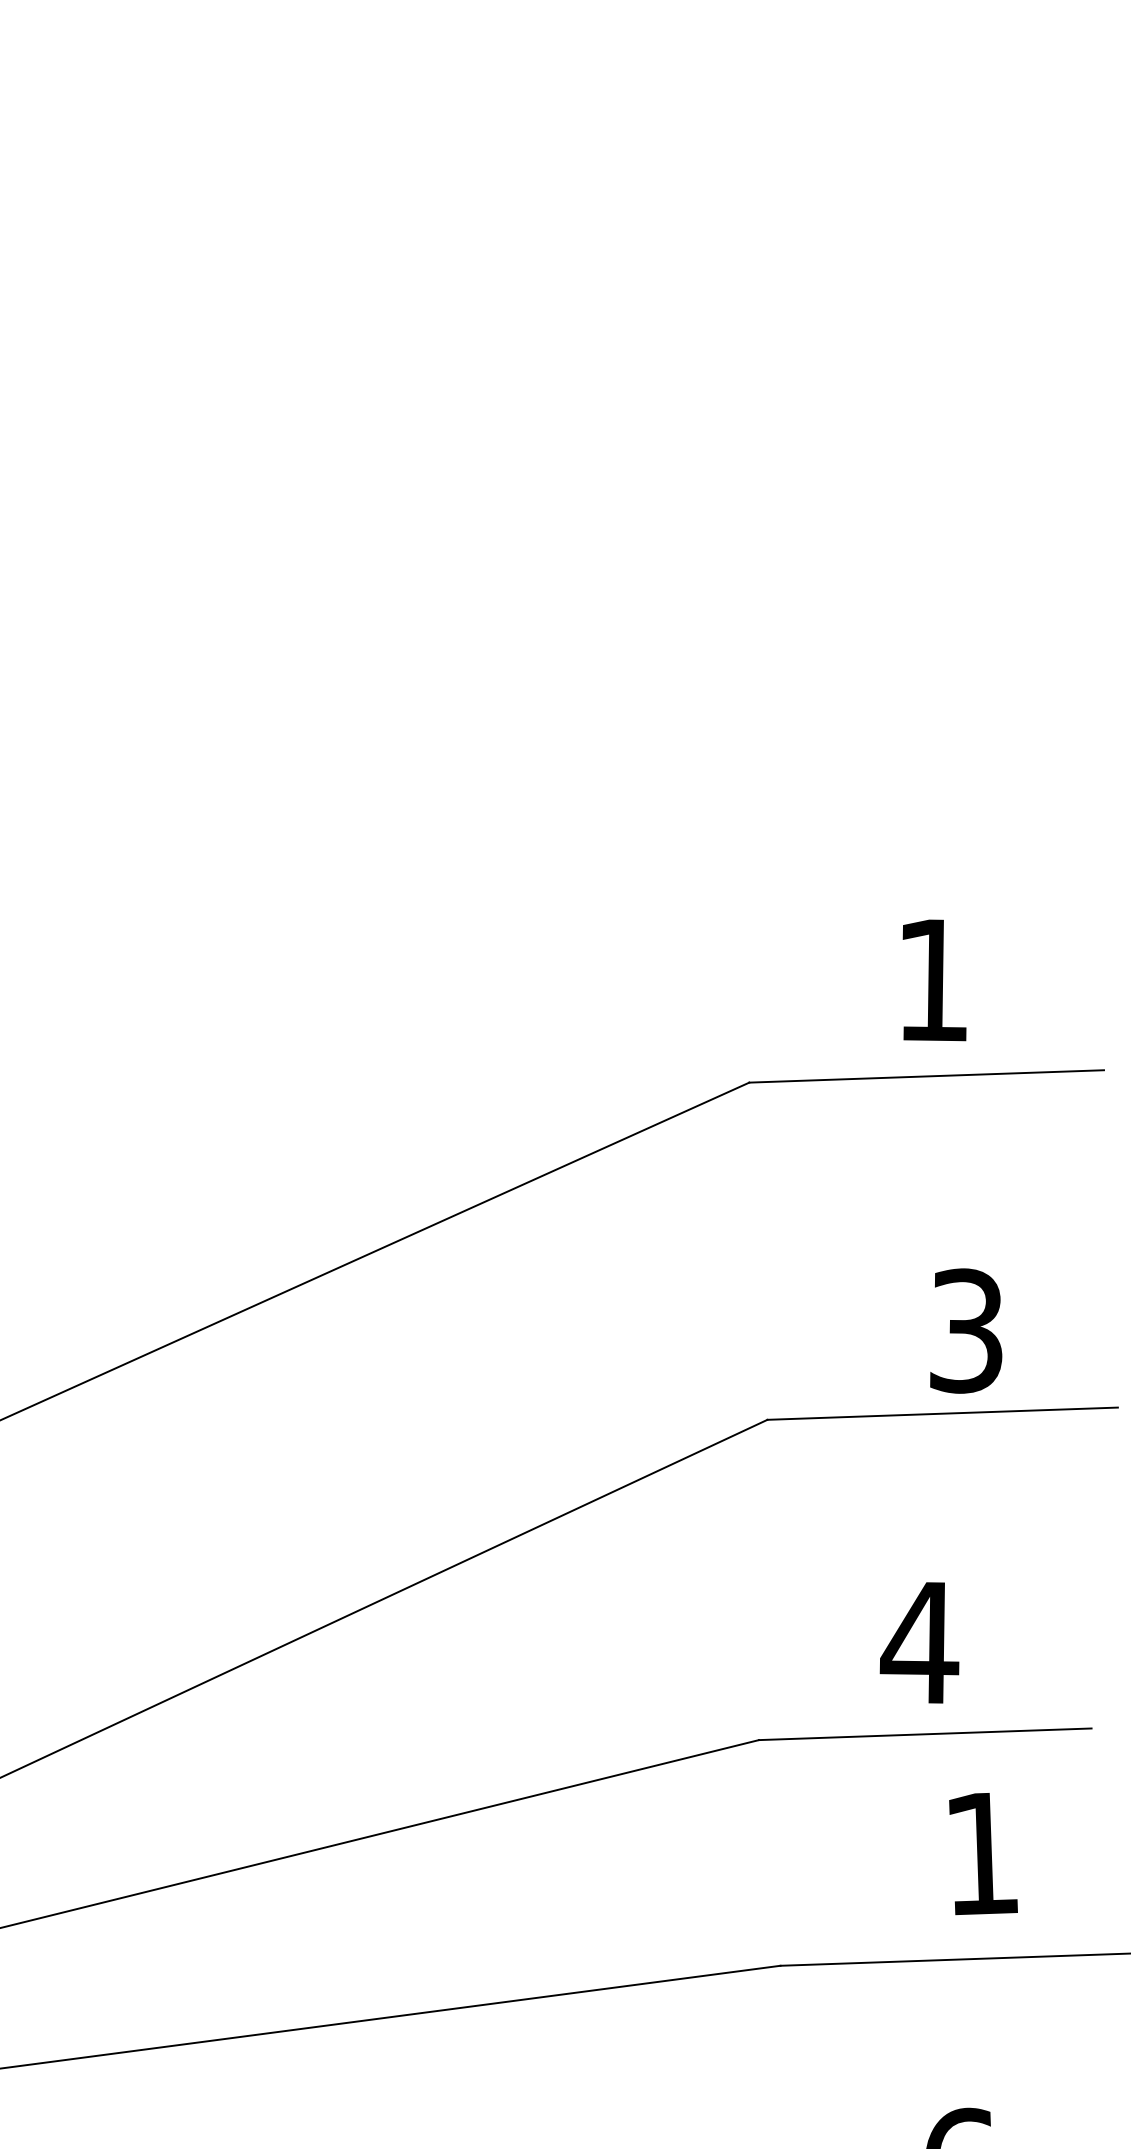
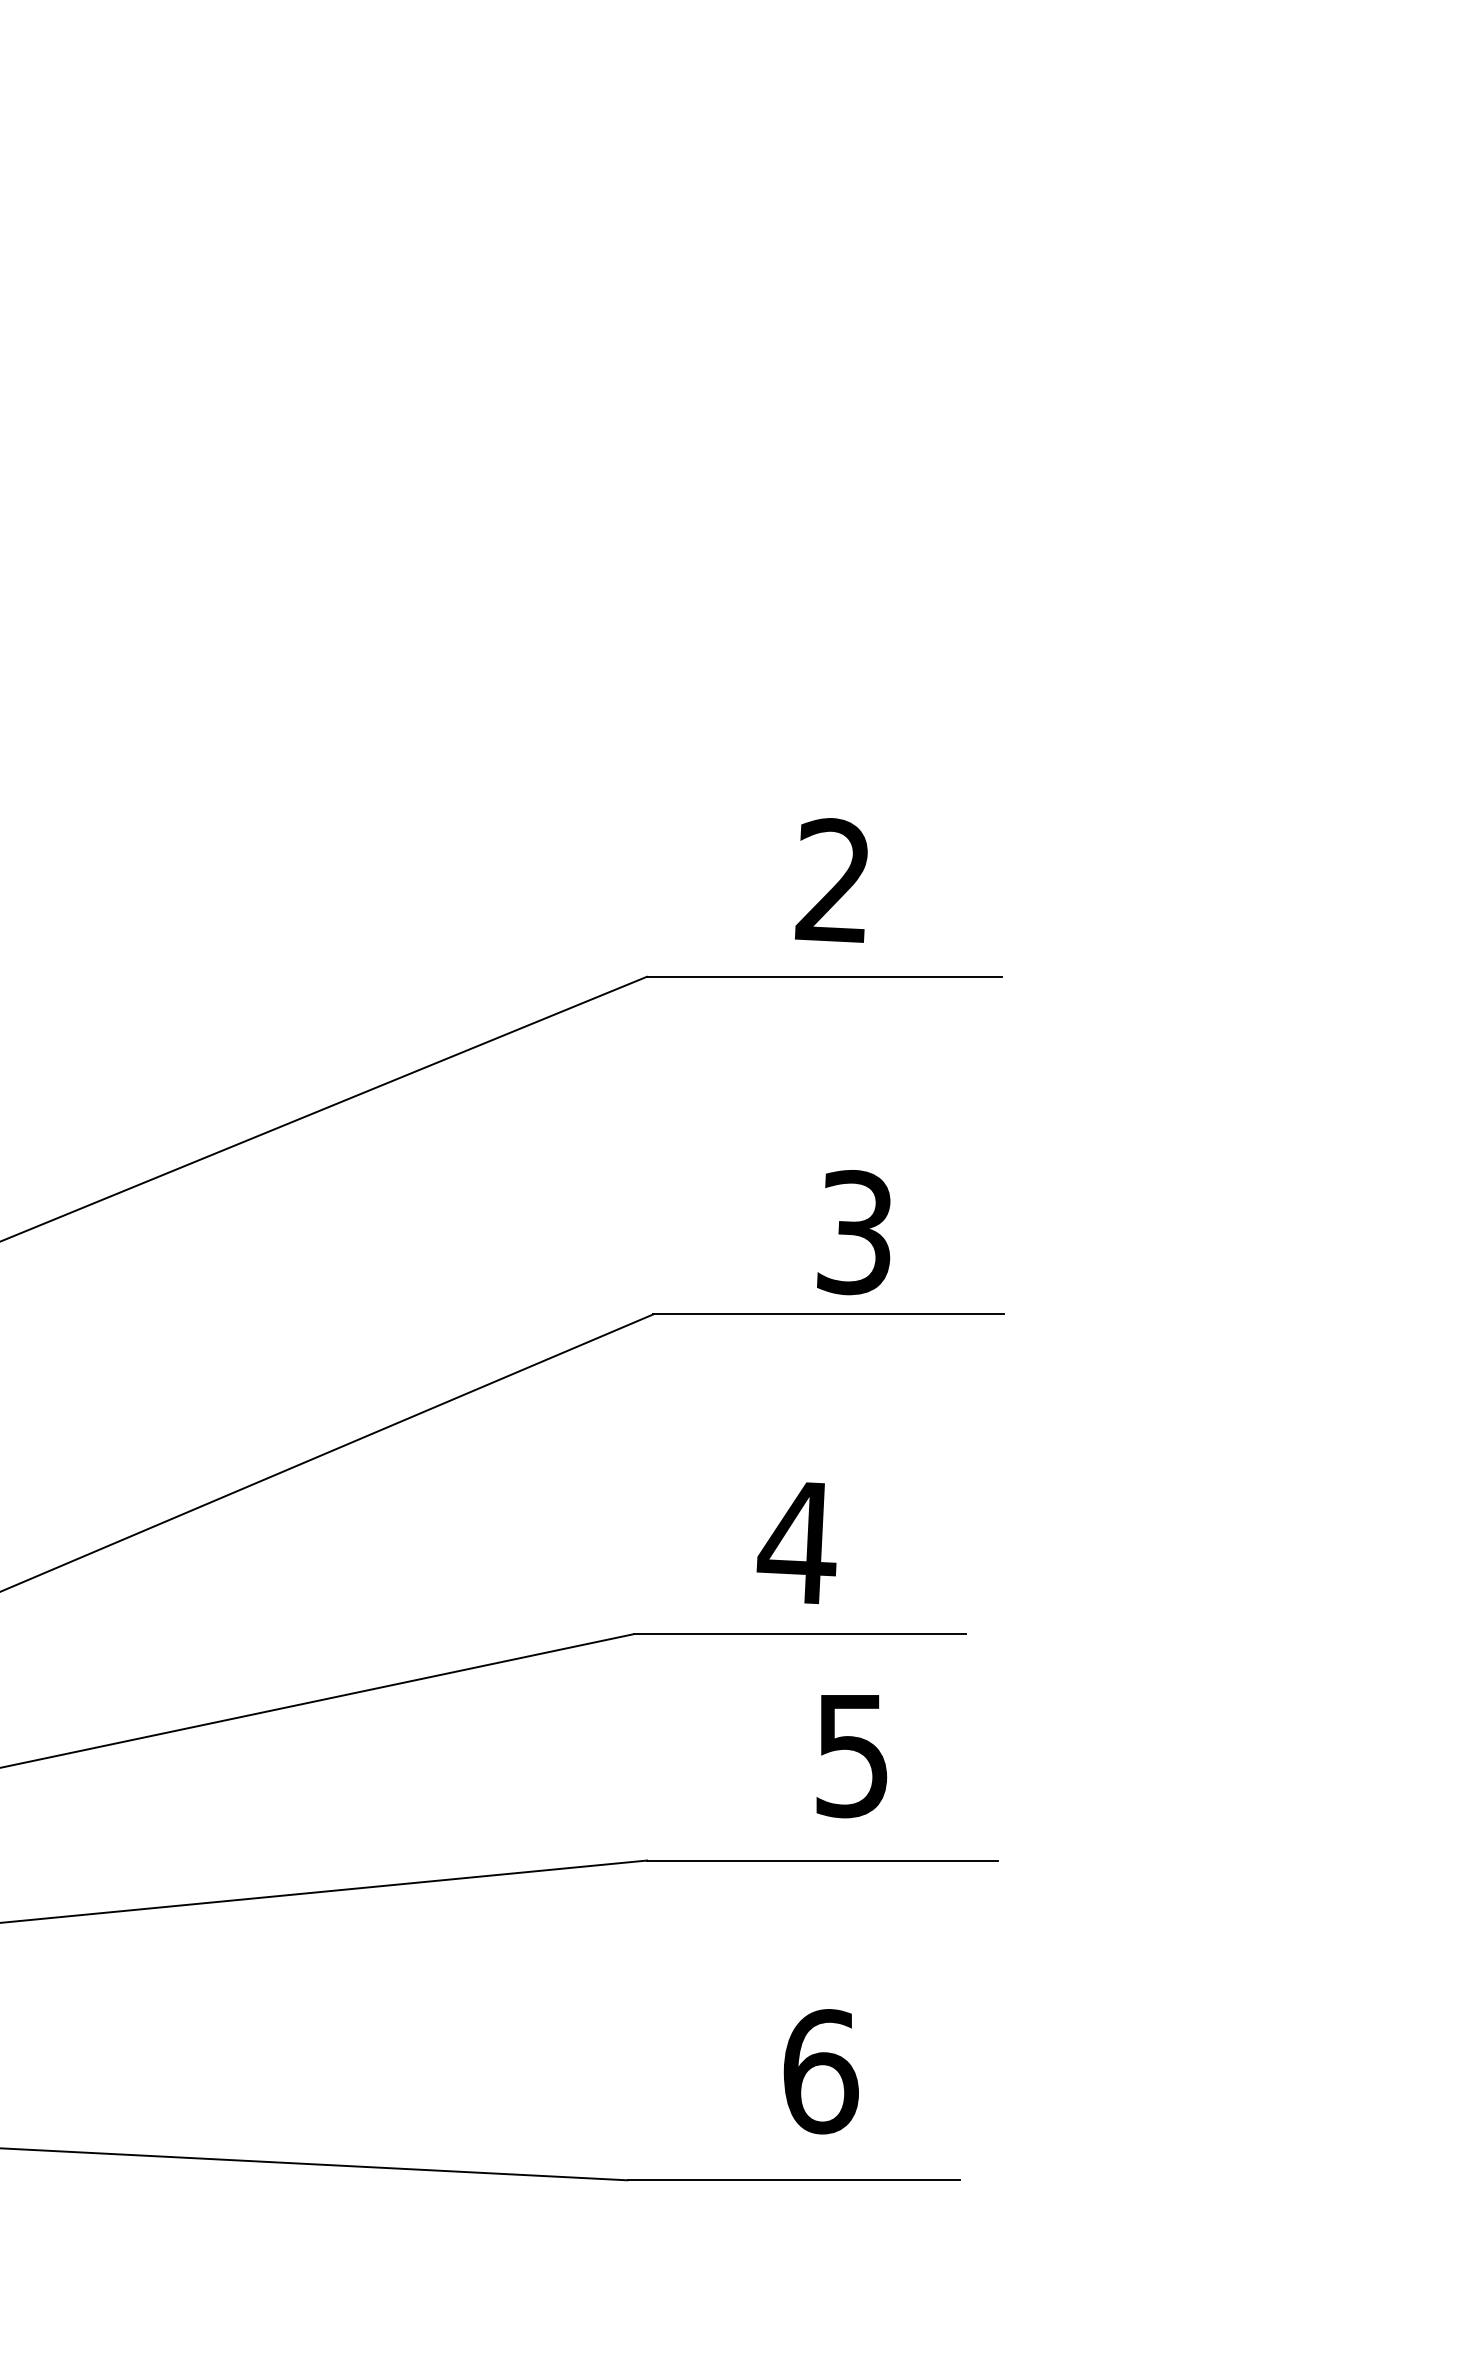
text: (930, 979) -> (831, 880), 1 -> 2
text: (981, 1854) -> (851, 1756), 1 -> 5

